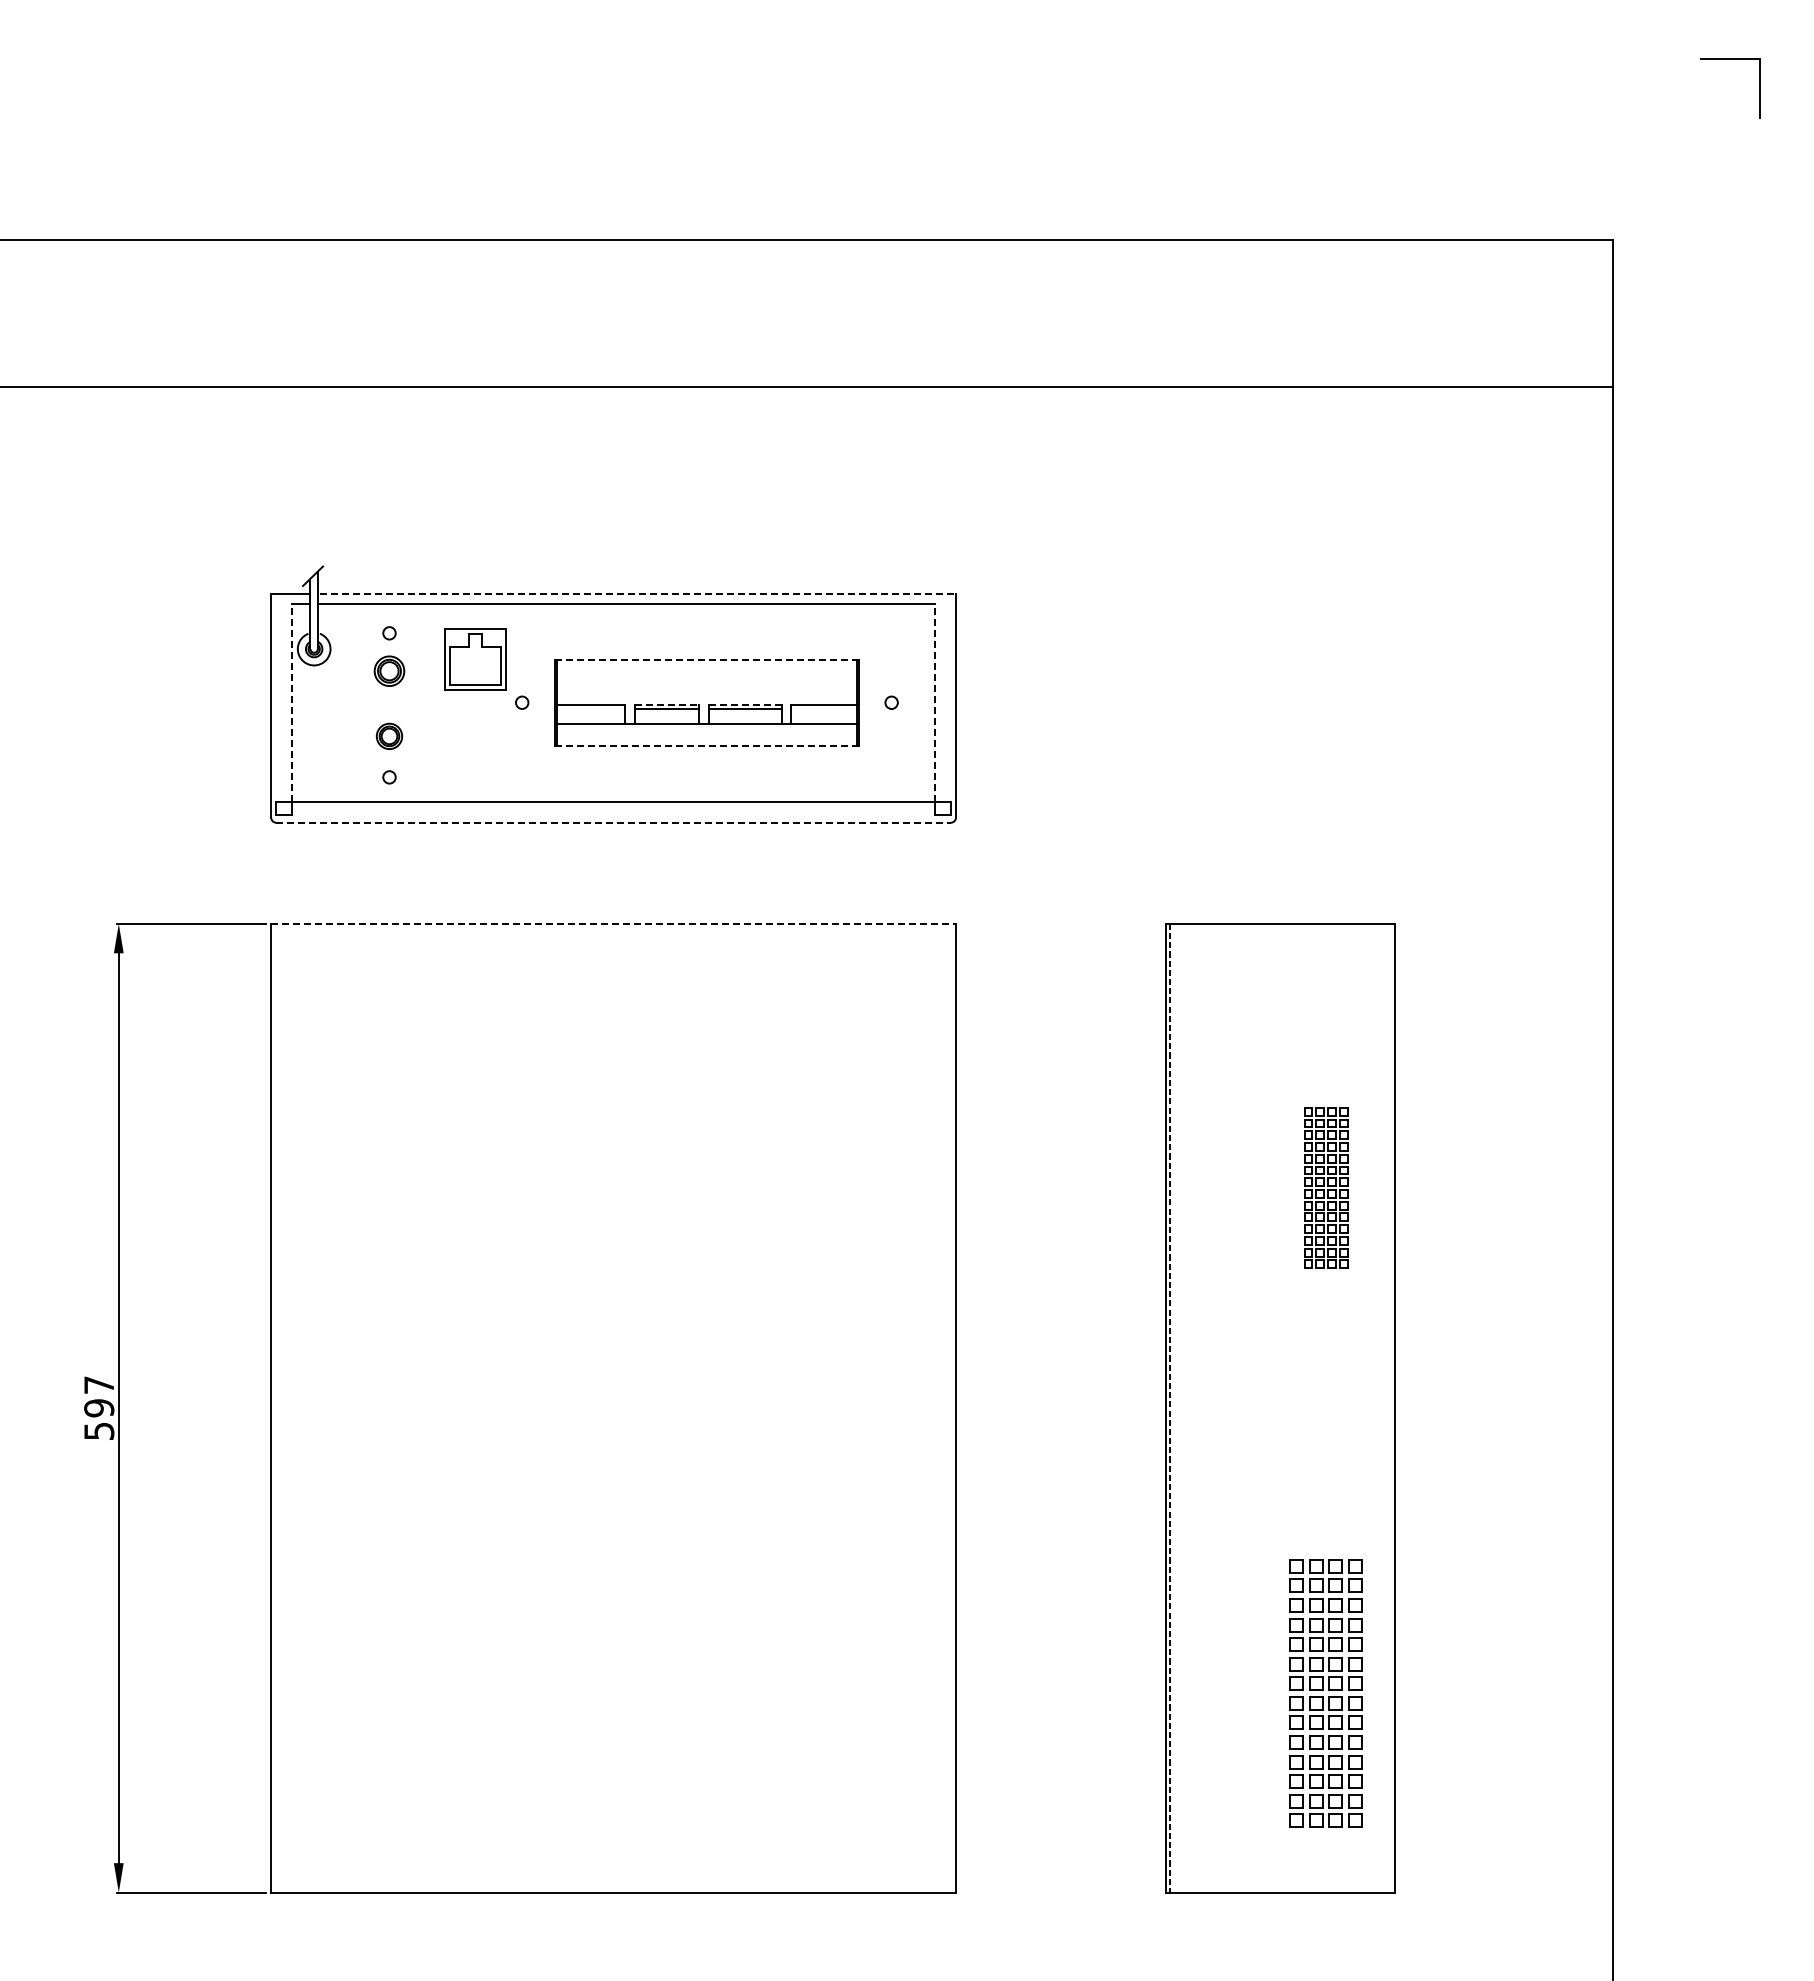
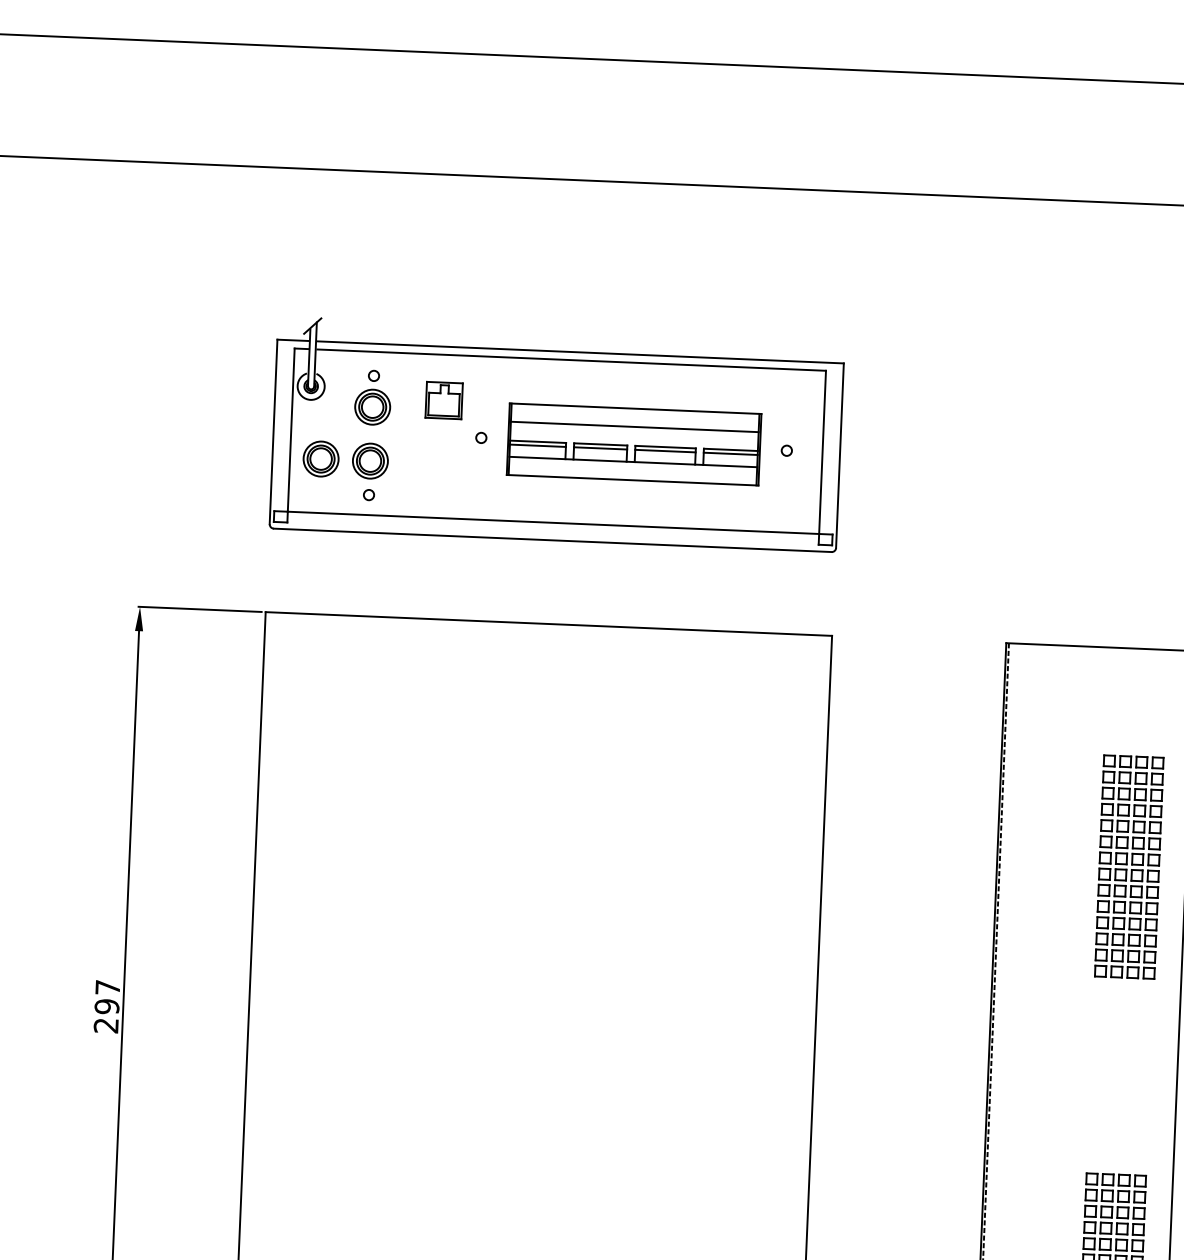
line: (638, 594) -> (581, 352), dashed -> solid
part: (475, 659) -> (444, 400), size x0.71
line: (707, 659) -> (636, 408), dashed -> solid
part: (389, 671) -> (372, 407), size x1.43
line: (706, 681) -> (634, 426), added
line: (292, 702) -> (291, 429), dashed -> solid
line: (934, 702) -> (822, 452), dashed -> solid
line: (667, 704) -> (601, 444), dashed -> solid
line: (745, 704) -> (665, 447), dashed -> solid
line: (590, 709) -> (537, 445), added
line: (823, 709) -> (730, 453), added
part: (329, 736) -> (320, 459), added
part: (389, 736) -> (370, 461), size x1.67
line: (707, 746) -> (633, 480), dashed -> solid
line: (614, 822) -> (553, 540), dashed -> solid
line: (613, 923) -> (549, 623), dashed -> solid
part: (1325, 1187) -> (1128, 866), size x1.67
text: (99, 1431) -> (106, 1025), 597 -> 297

